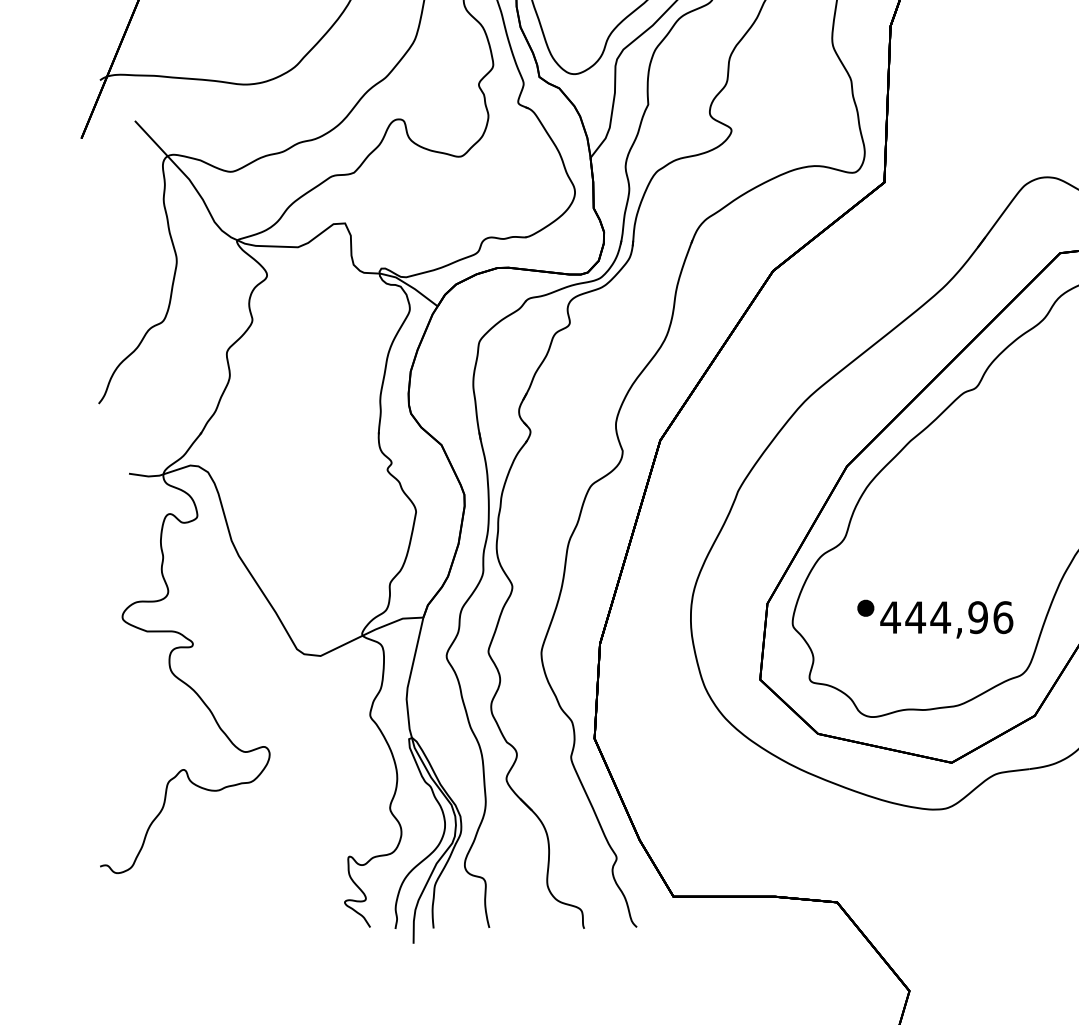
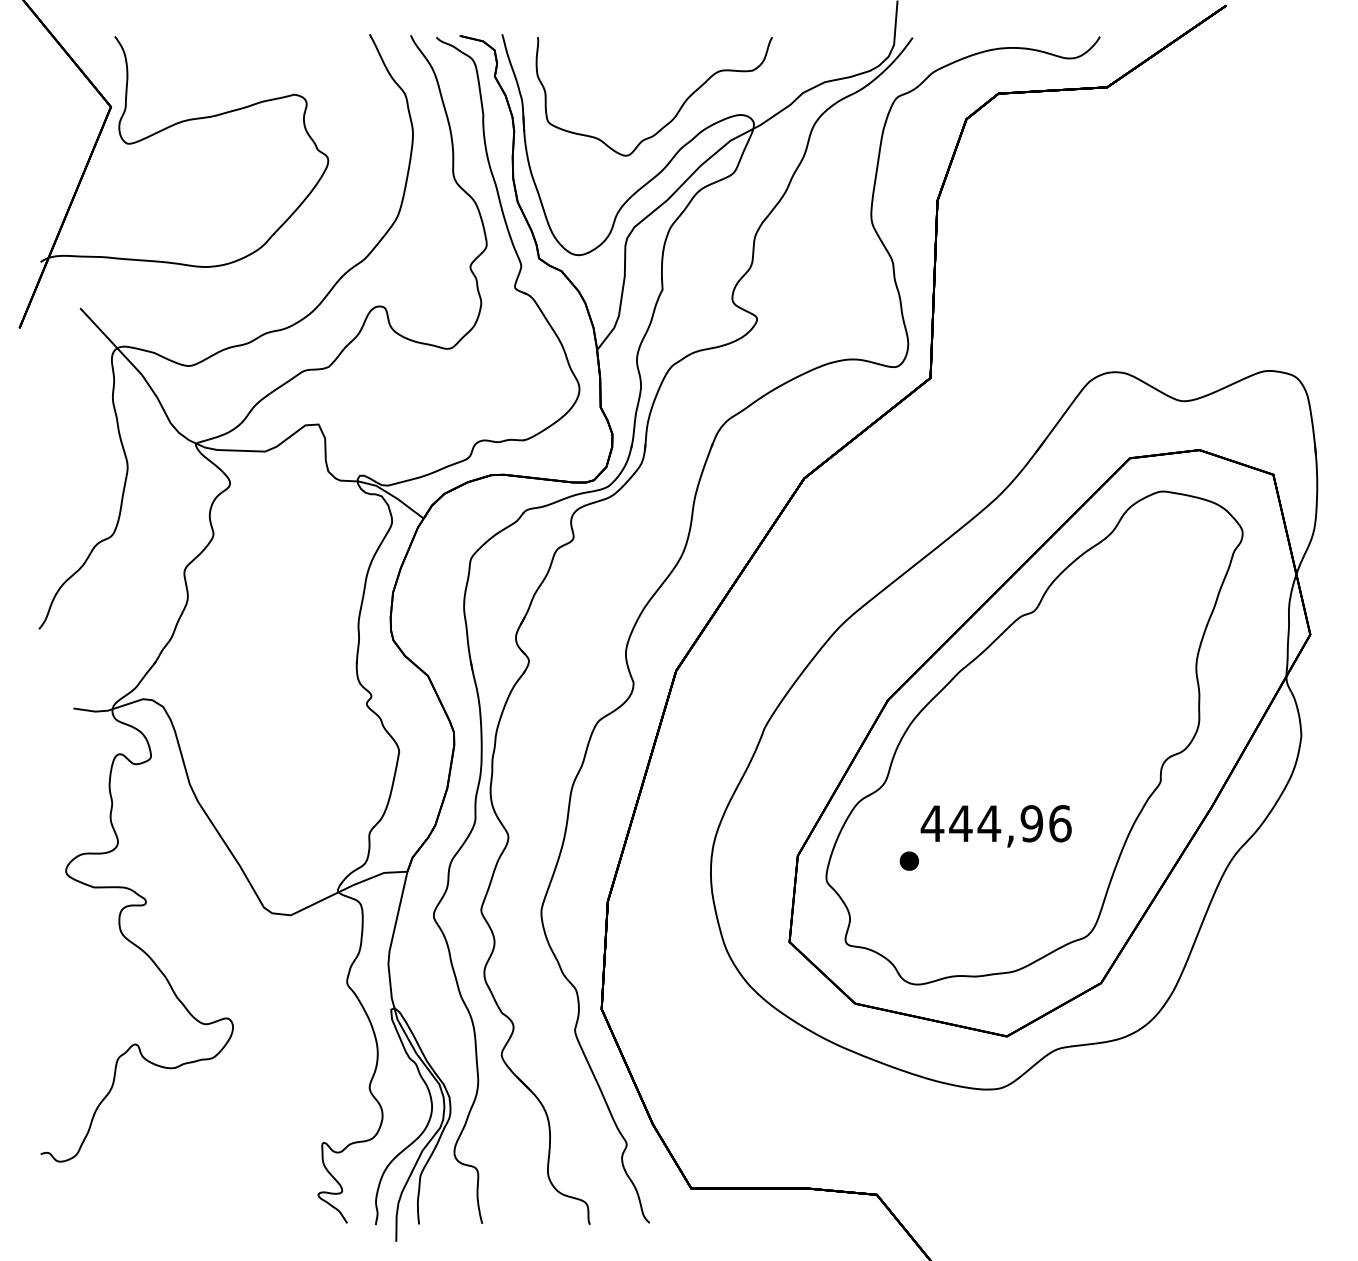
text: (946, 620) -> (995, 826), moved

